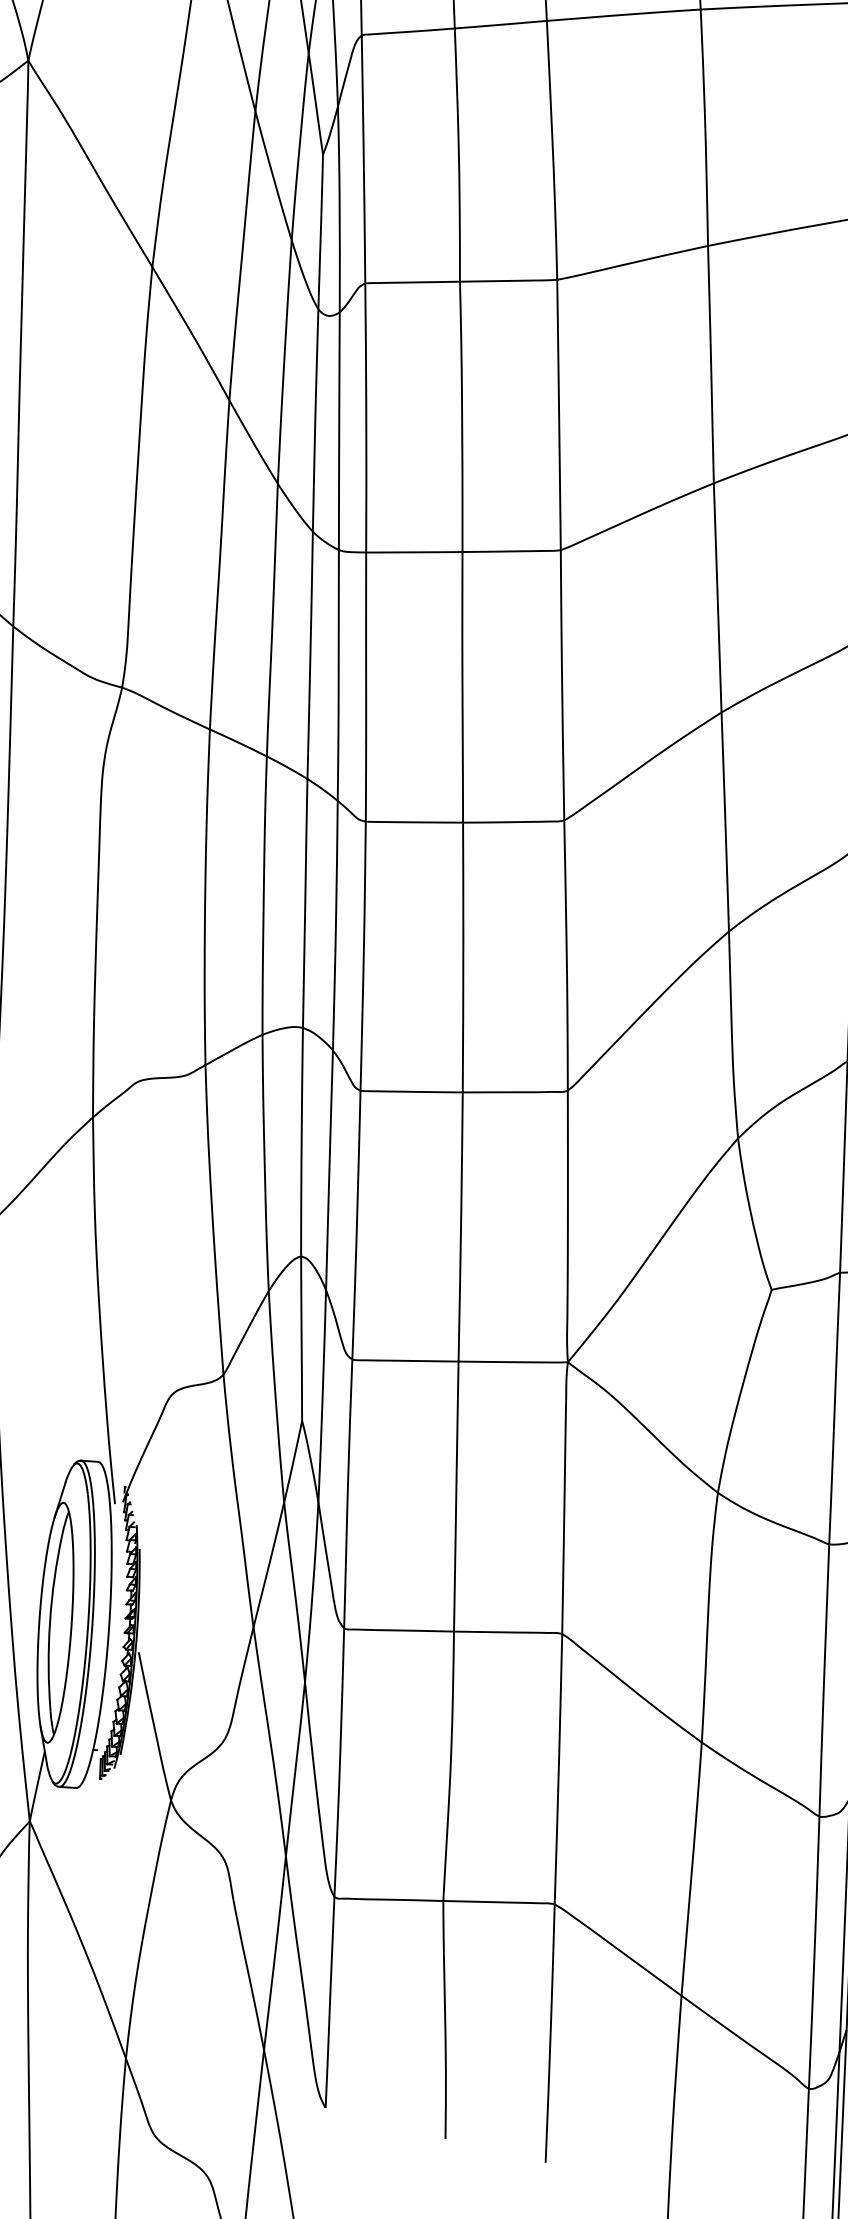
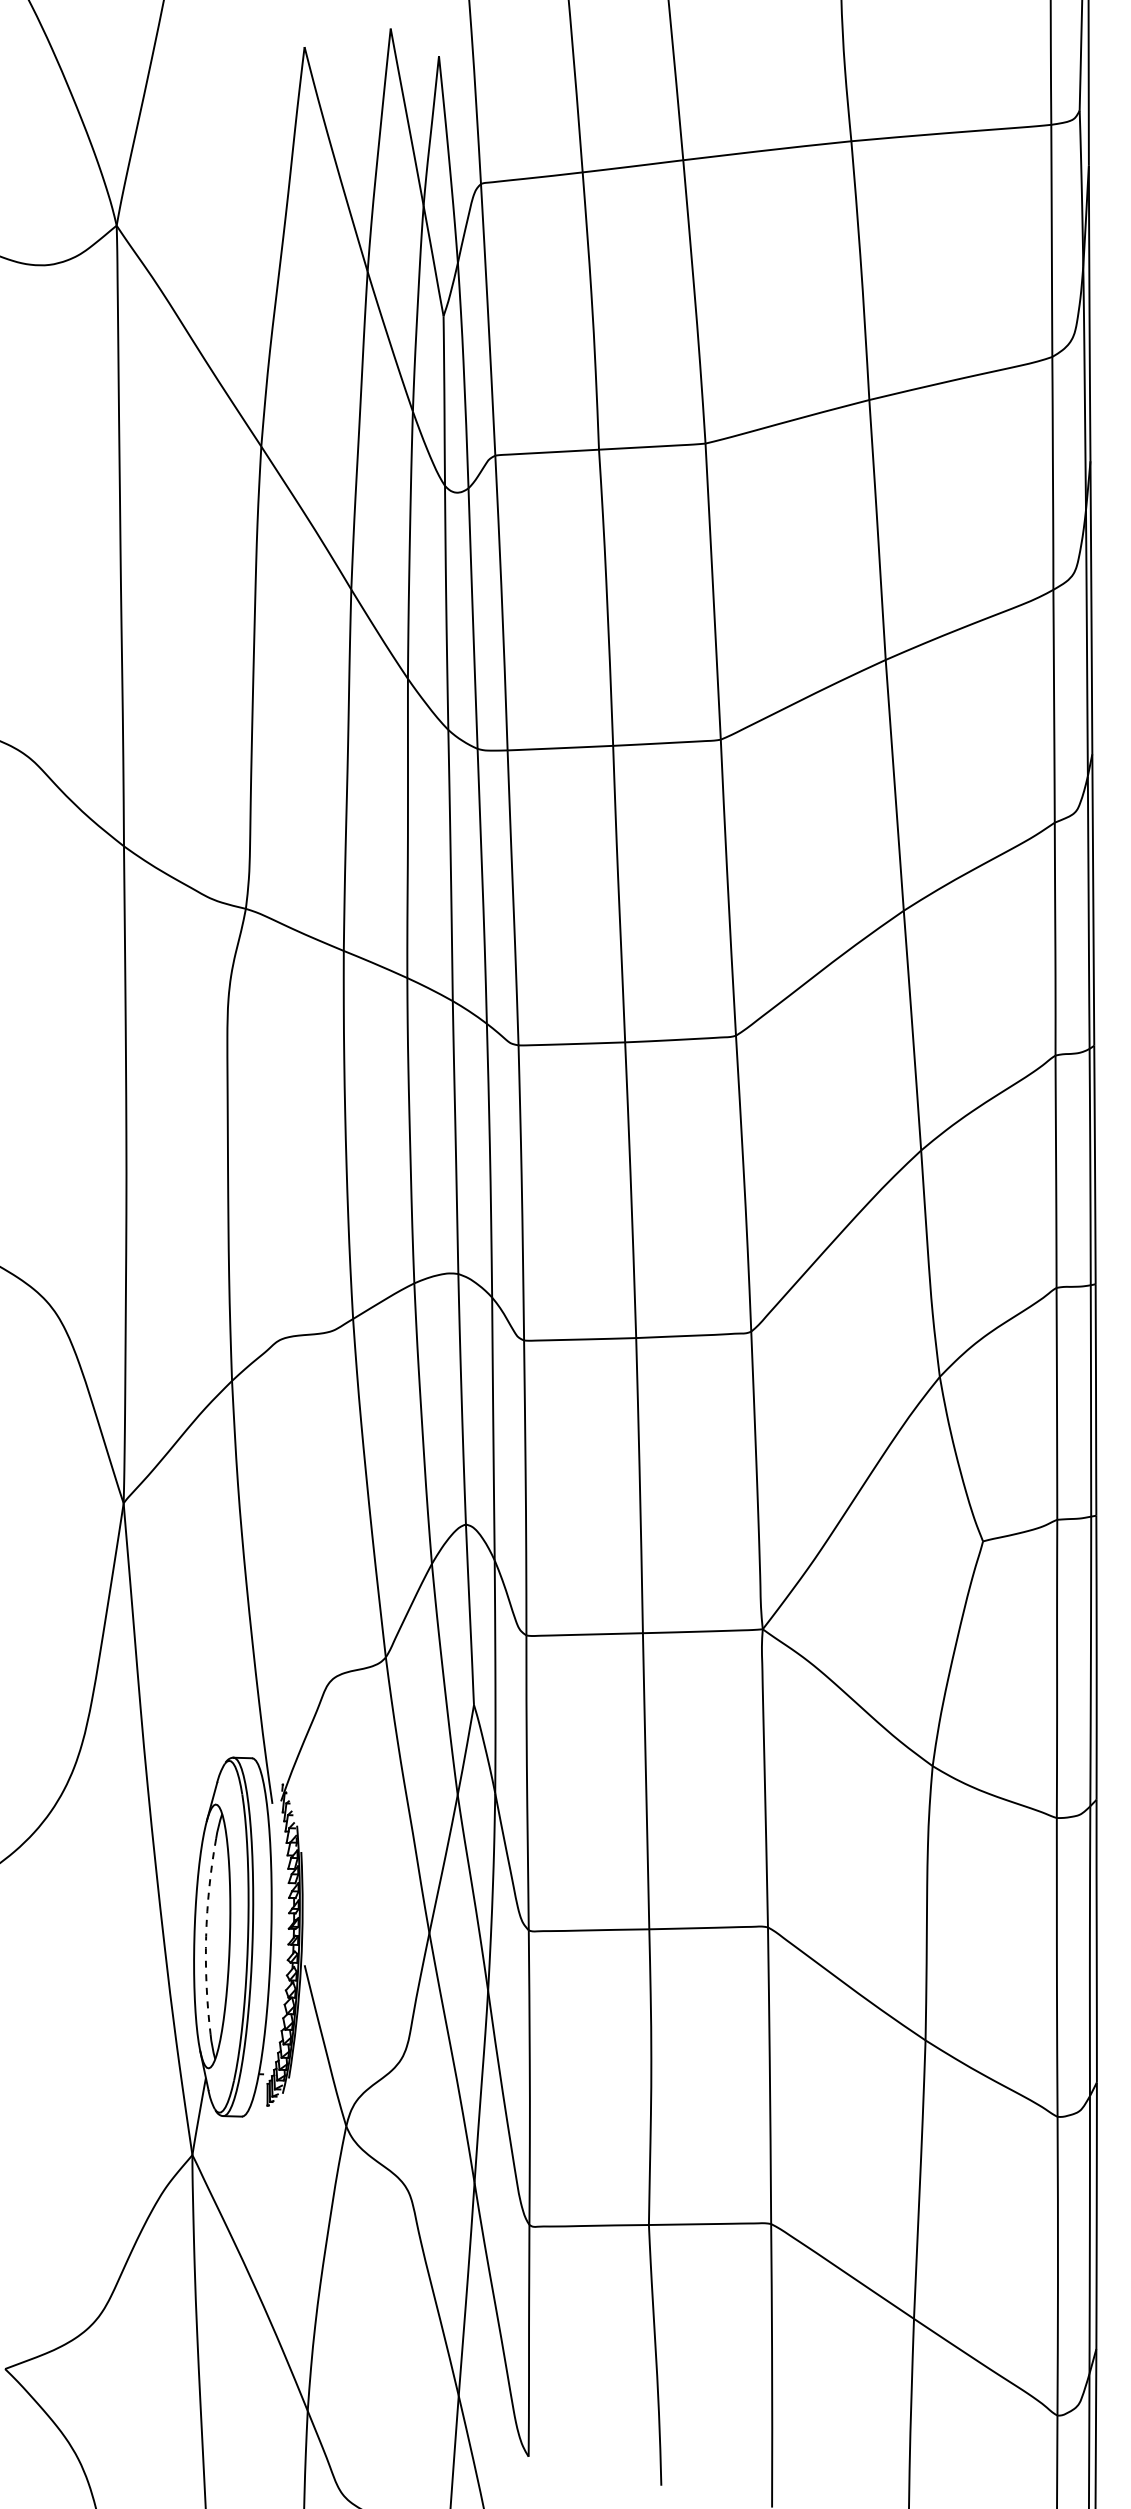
arc: (50, 1622) -> (206, 1936), solid -> dashed

